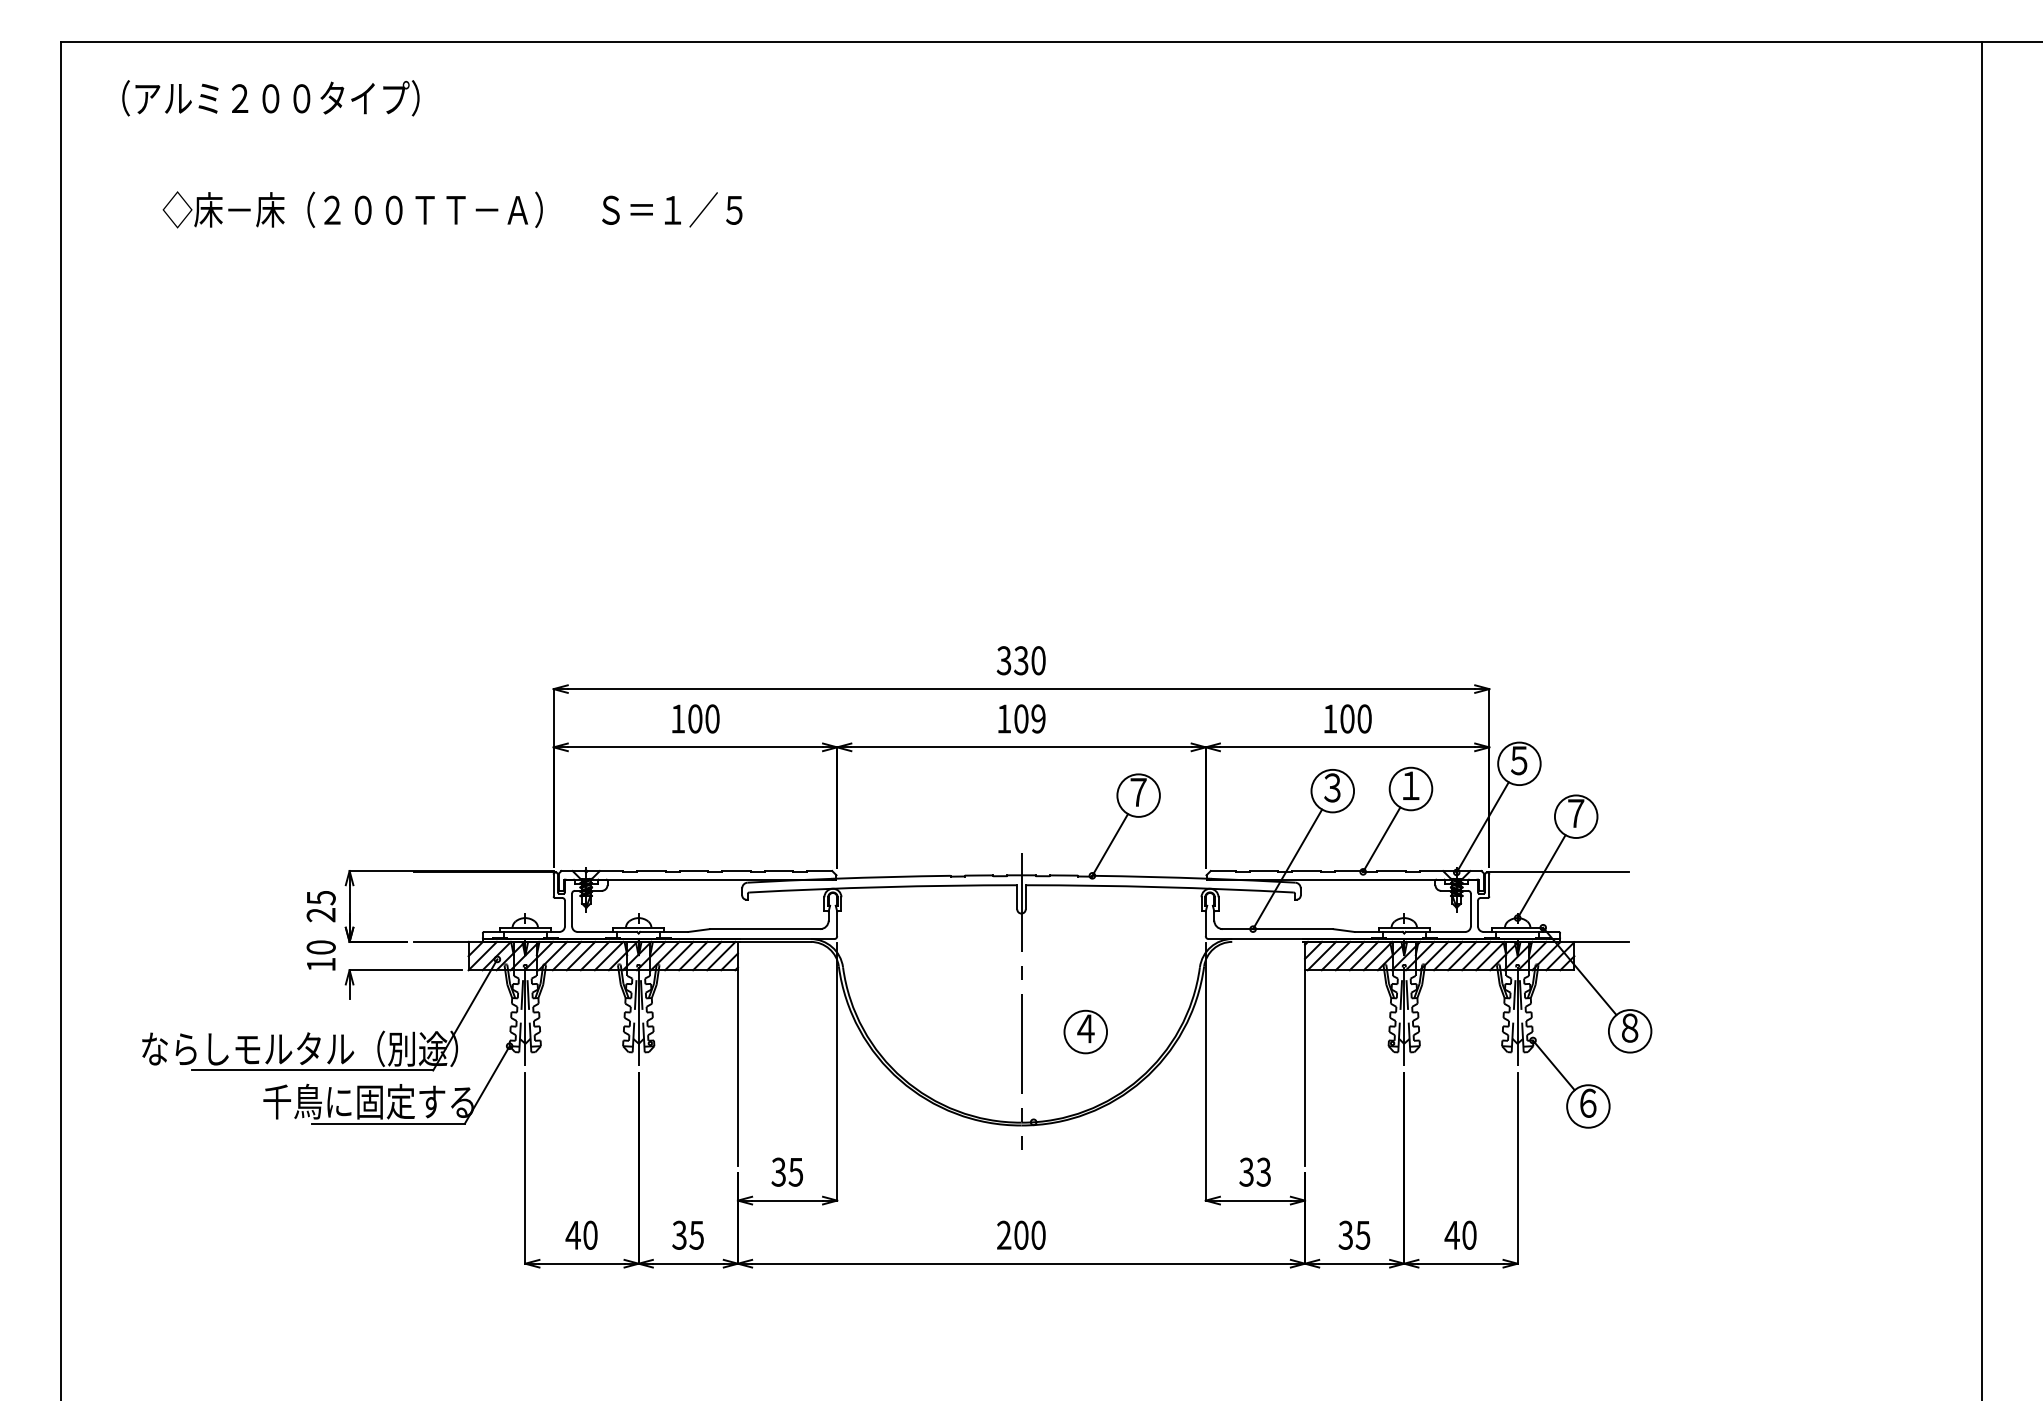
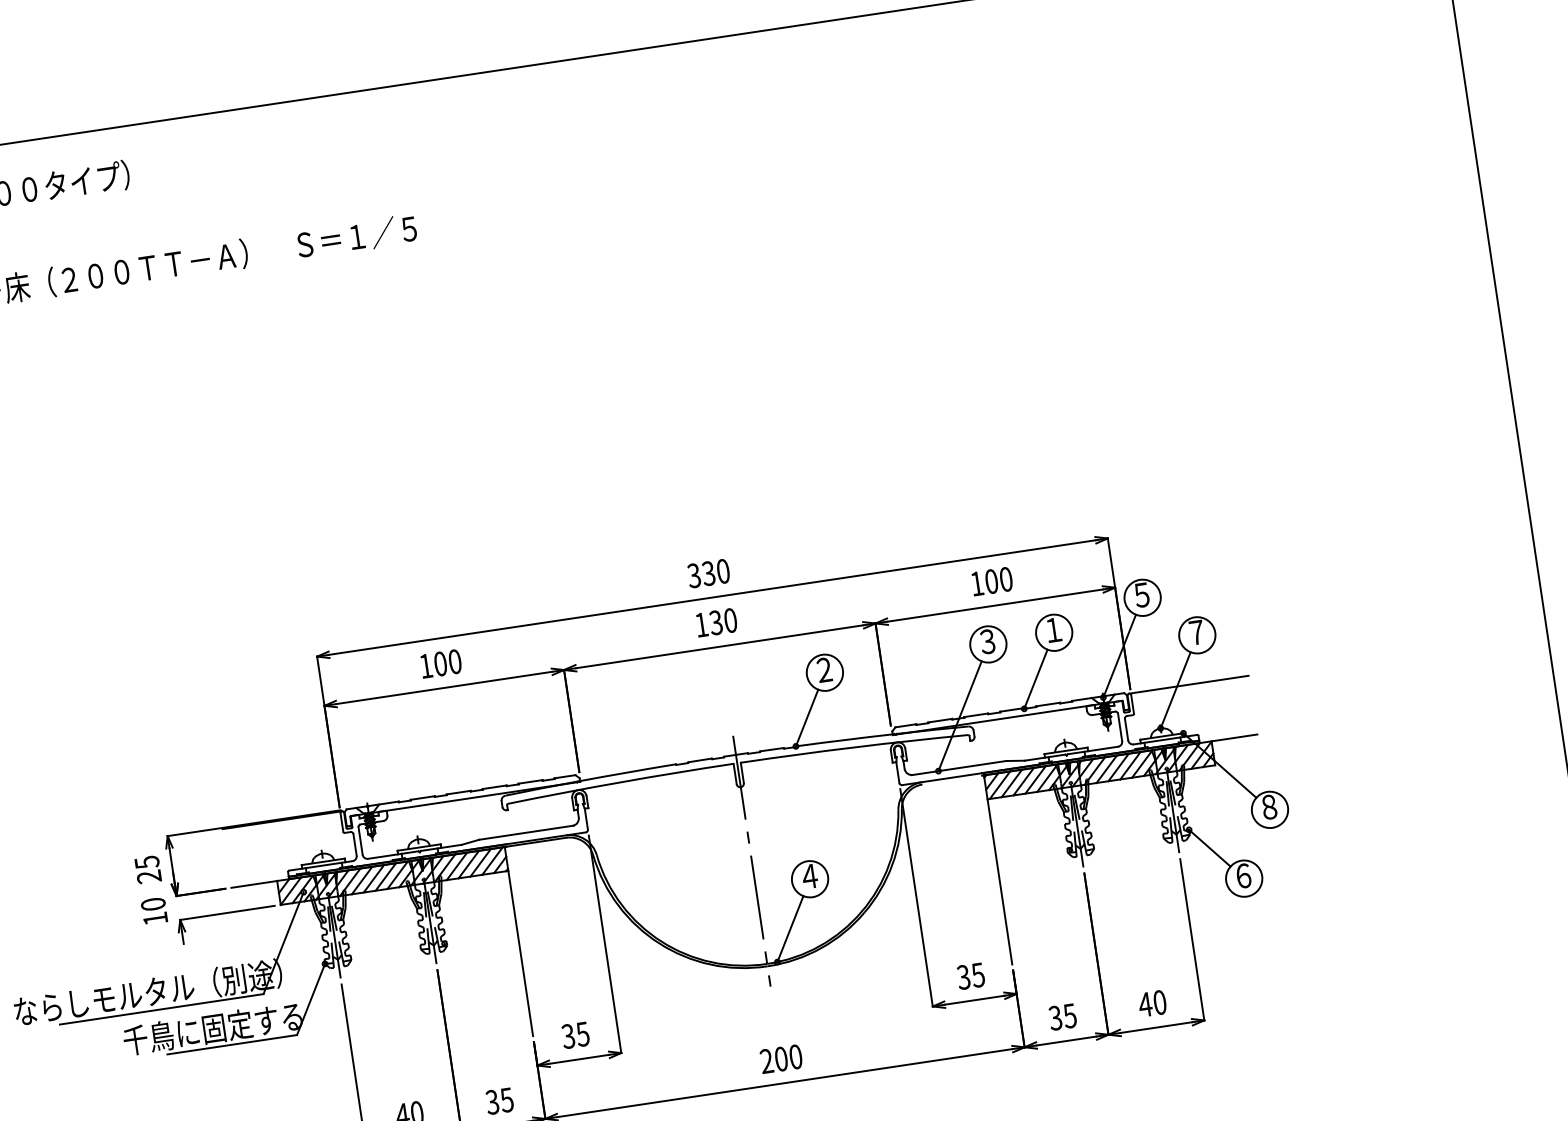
text: (1029, 718) -> (722, 621), 109 -> 130
text: (1138, 791) -> (824, 669), ７ -> ２
line: (1054, 1086) -> (790, 929), added
text: (1263, 1171) -> (977, 974), 33 -> 35

